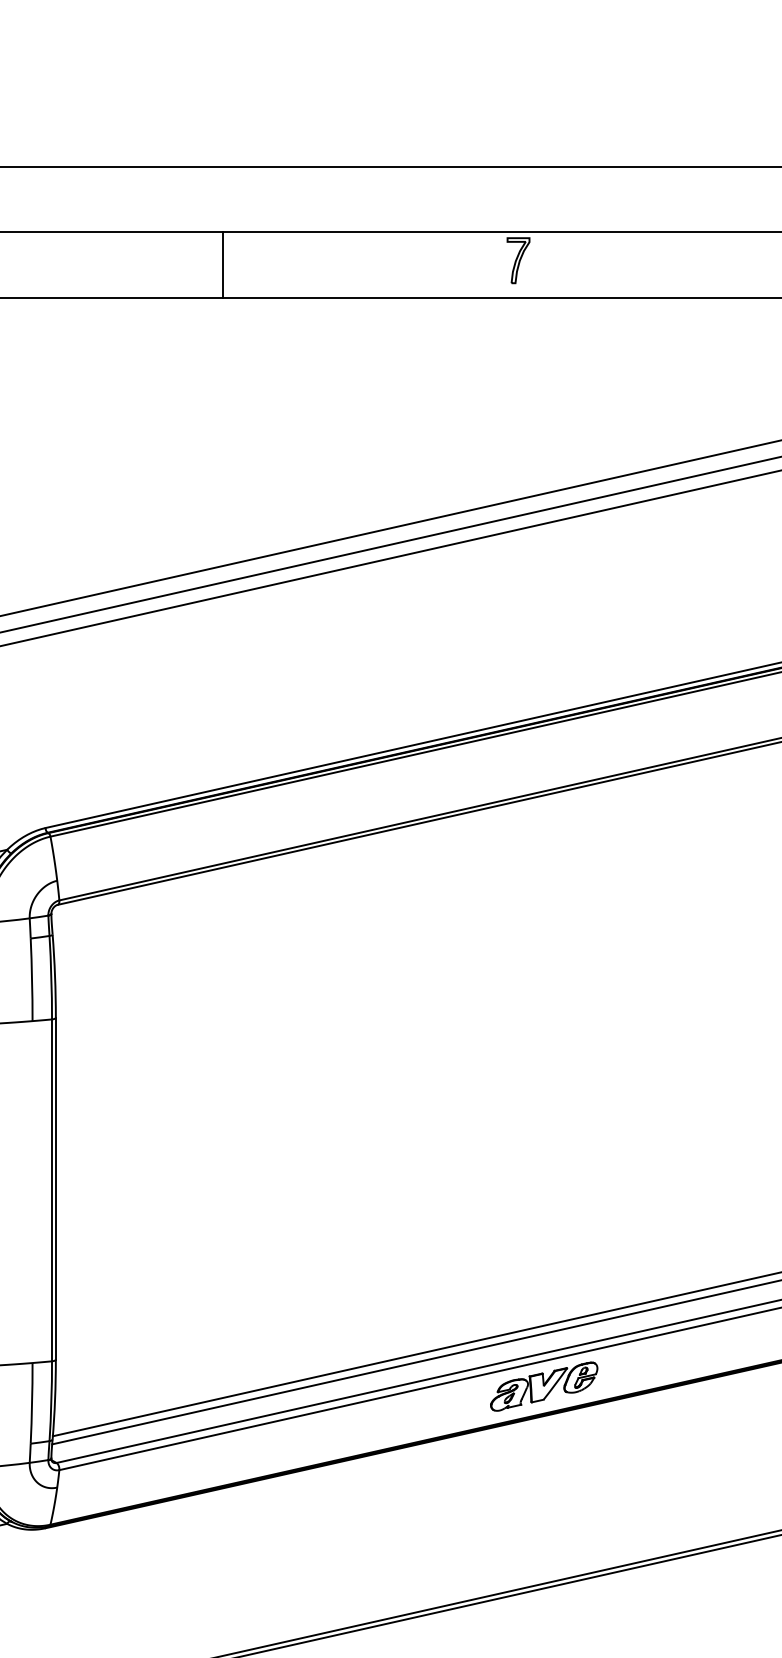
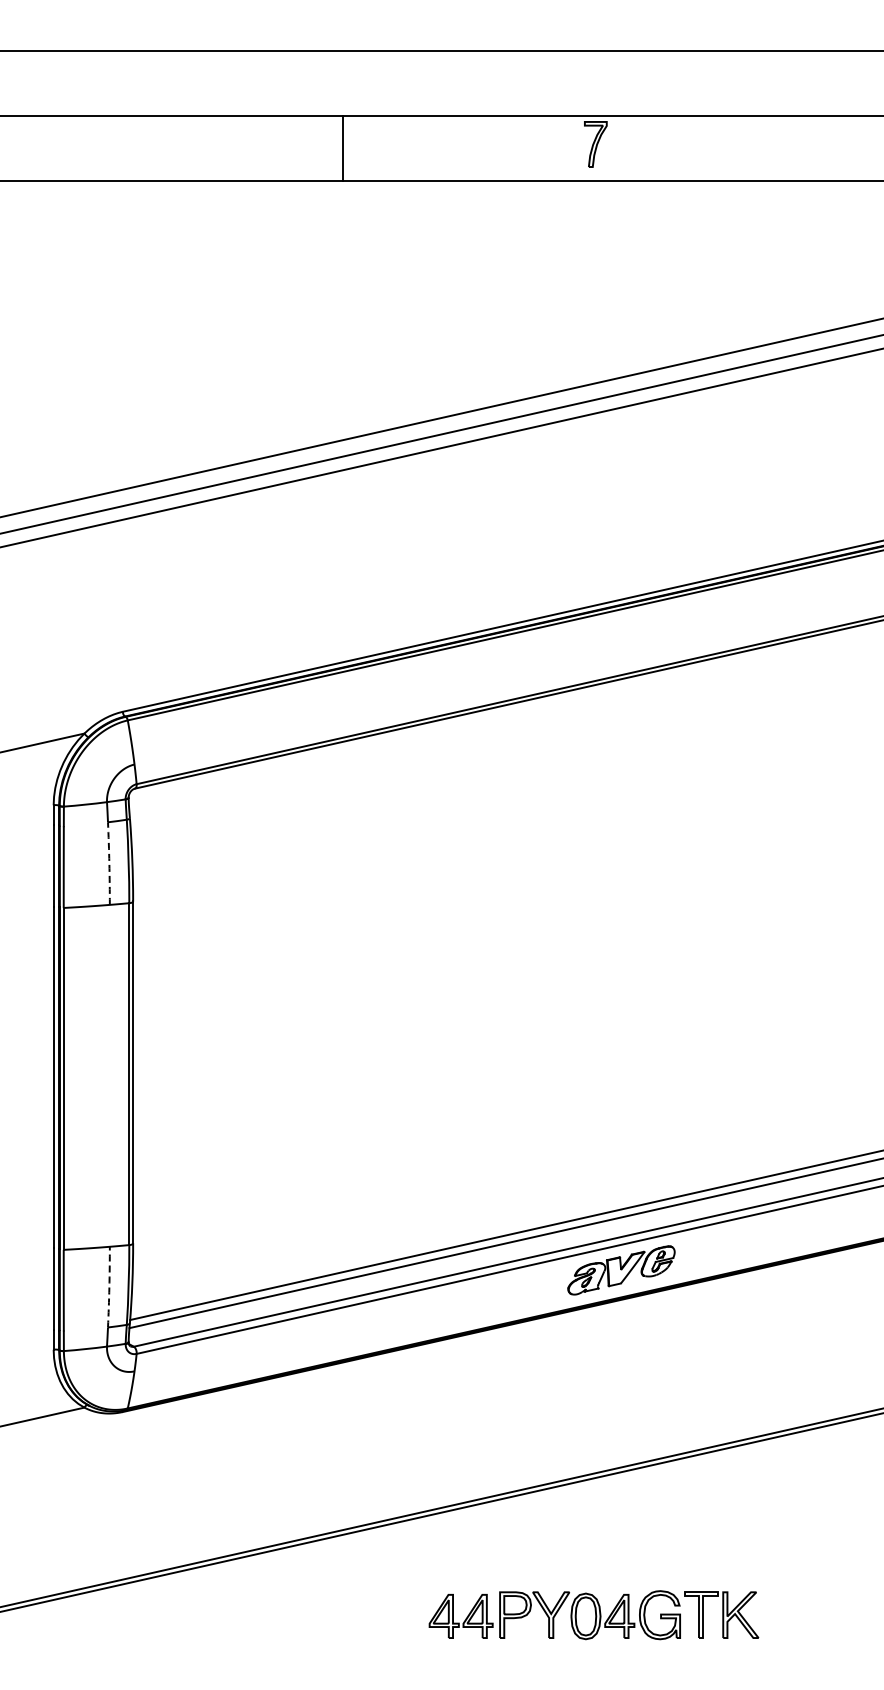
line: (223, 264) -> (343, 148), moved
arc: (32, 979) -> (109, 863), solid -> dashed
arc: (32, 1403) -> (109, 1287), solid -> dashed

